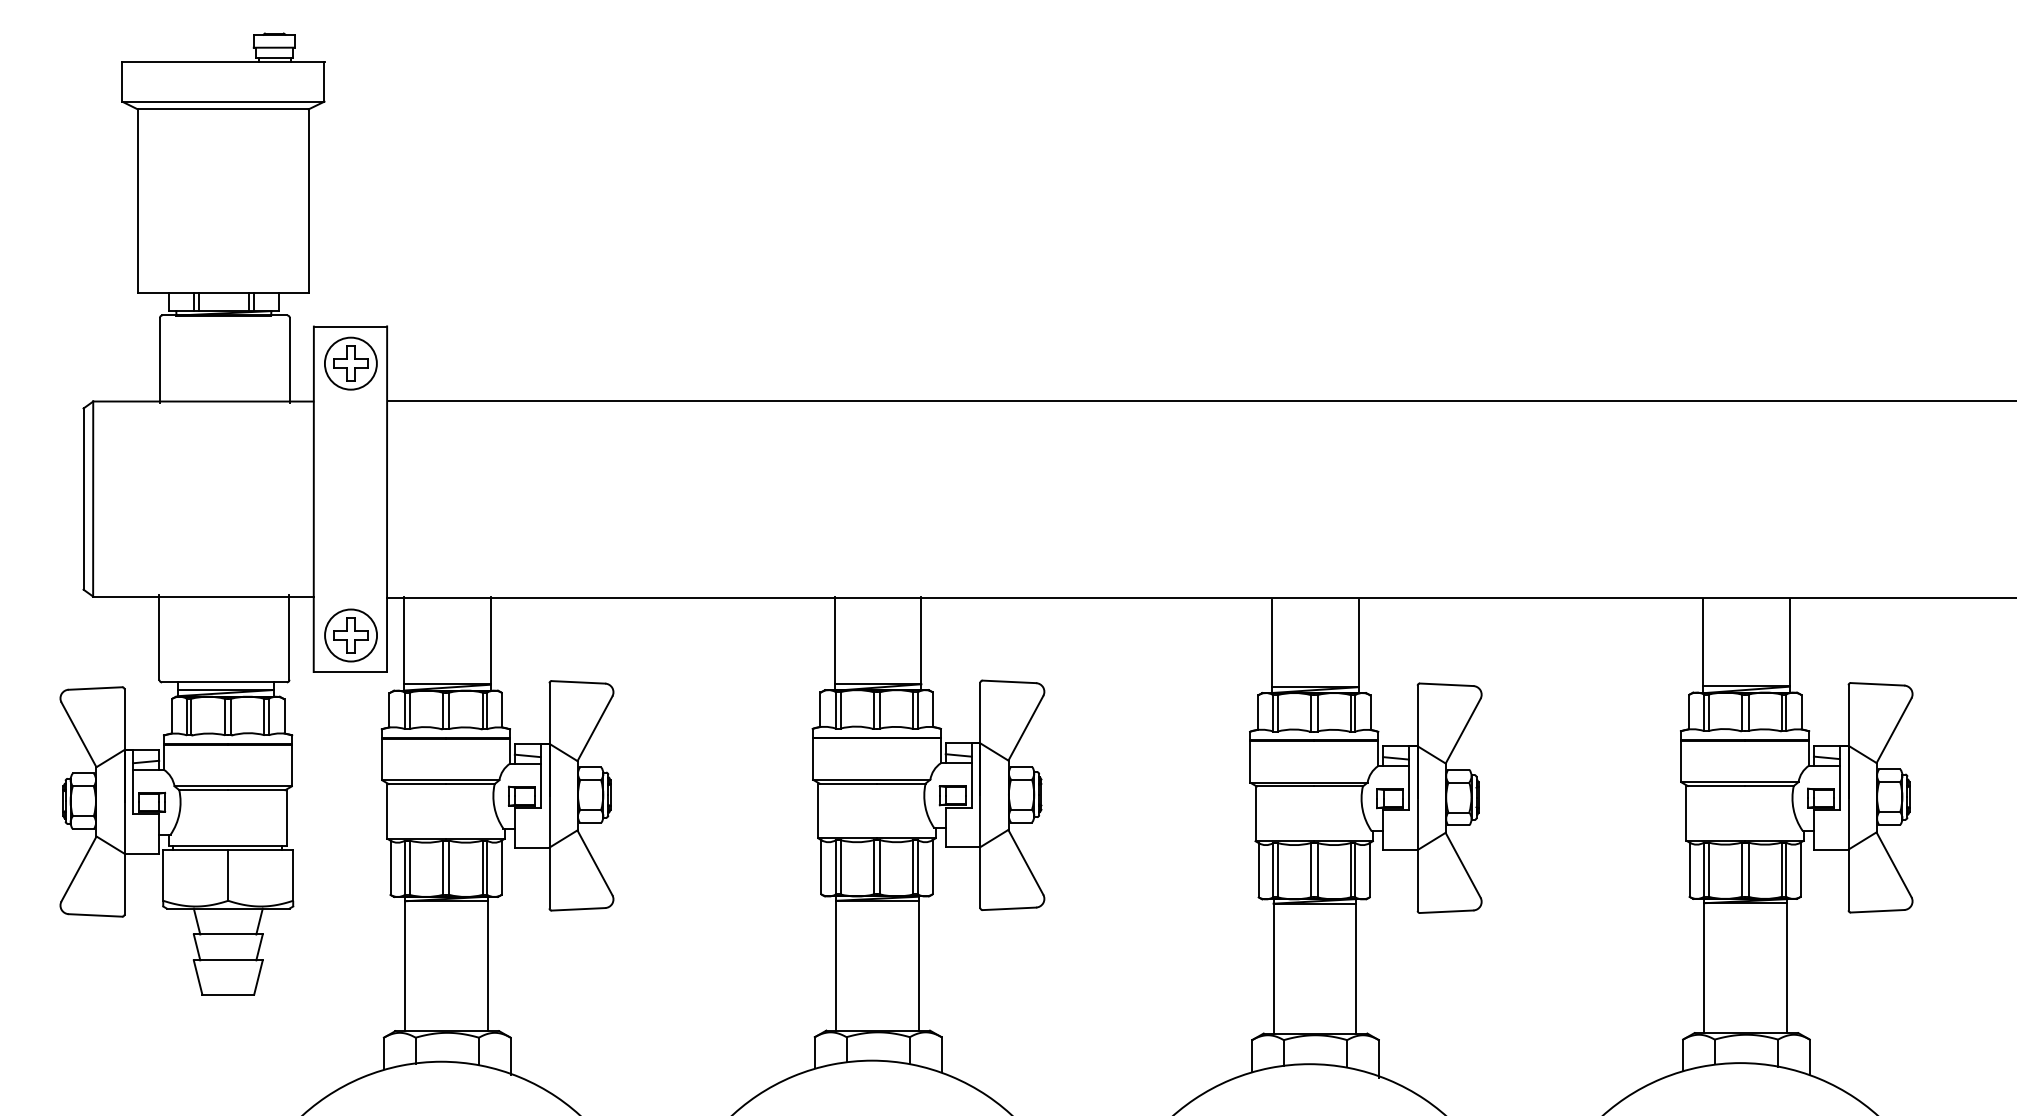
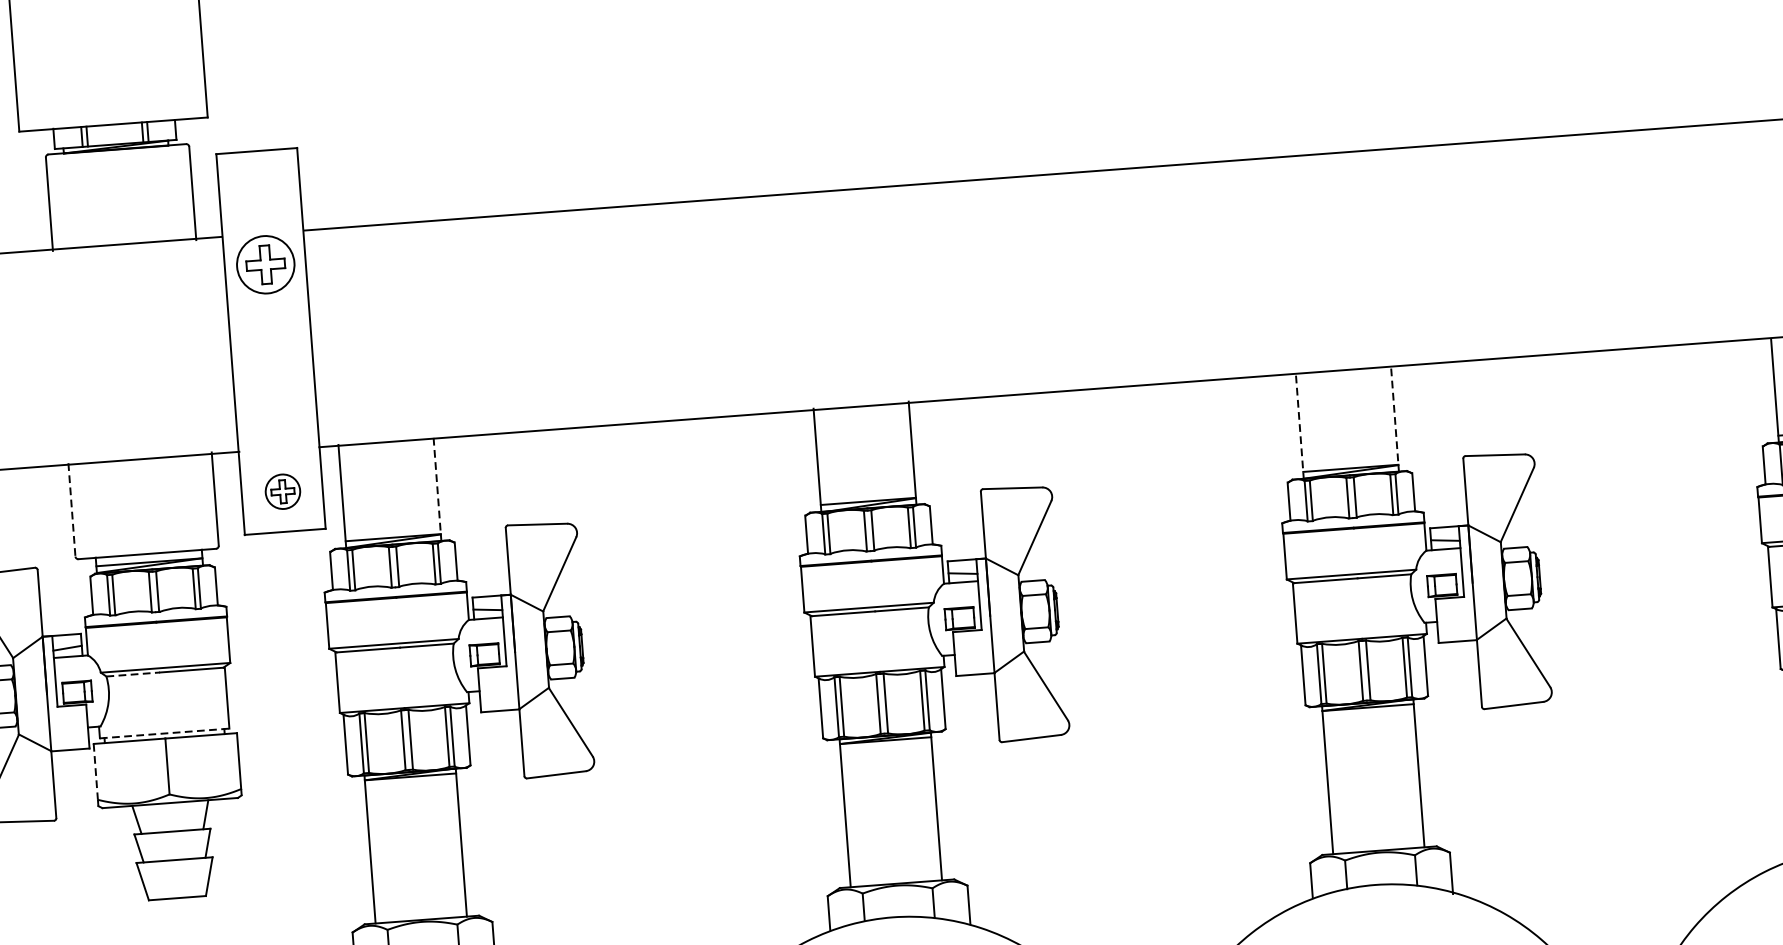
part: (350, 363) -> (265, 264), moved
part: (350, 635) -> (282, 491), size x0.6
line: (159, 638) -> (72, 510), solid -> dashed
line: (490, 643) -> (437, 488), solid -> dashed
line: (1272, 646) -> (1299, 427), solid -> dashed
line: (1358, 646) -> (1394, 420), solid -> dashed
line: (204, 790) -> (134, 674), solid -> dashed
line: (227, 845) -> (164, 733), solid -> dashed
line: (163, 875) -> (96, 771), solid -> dashed

